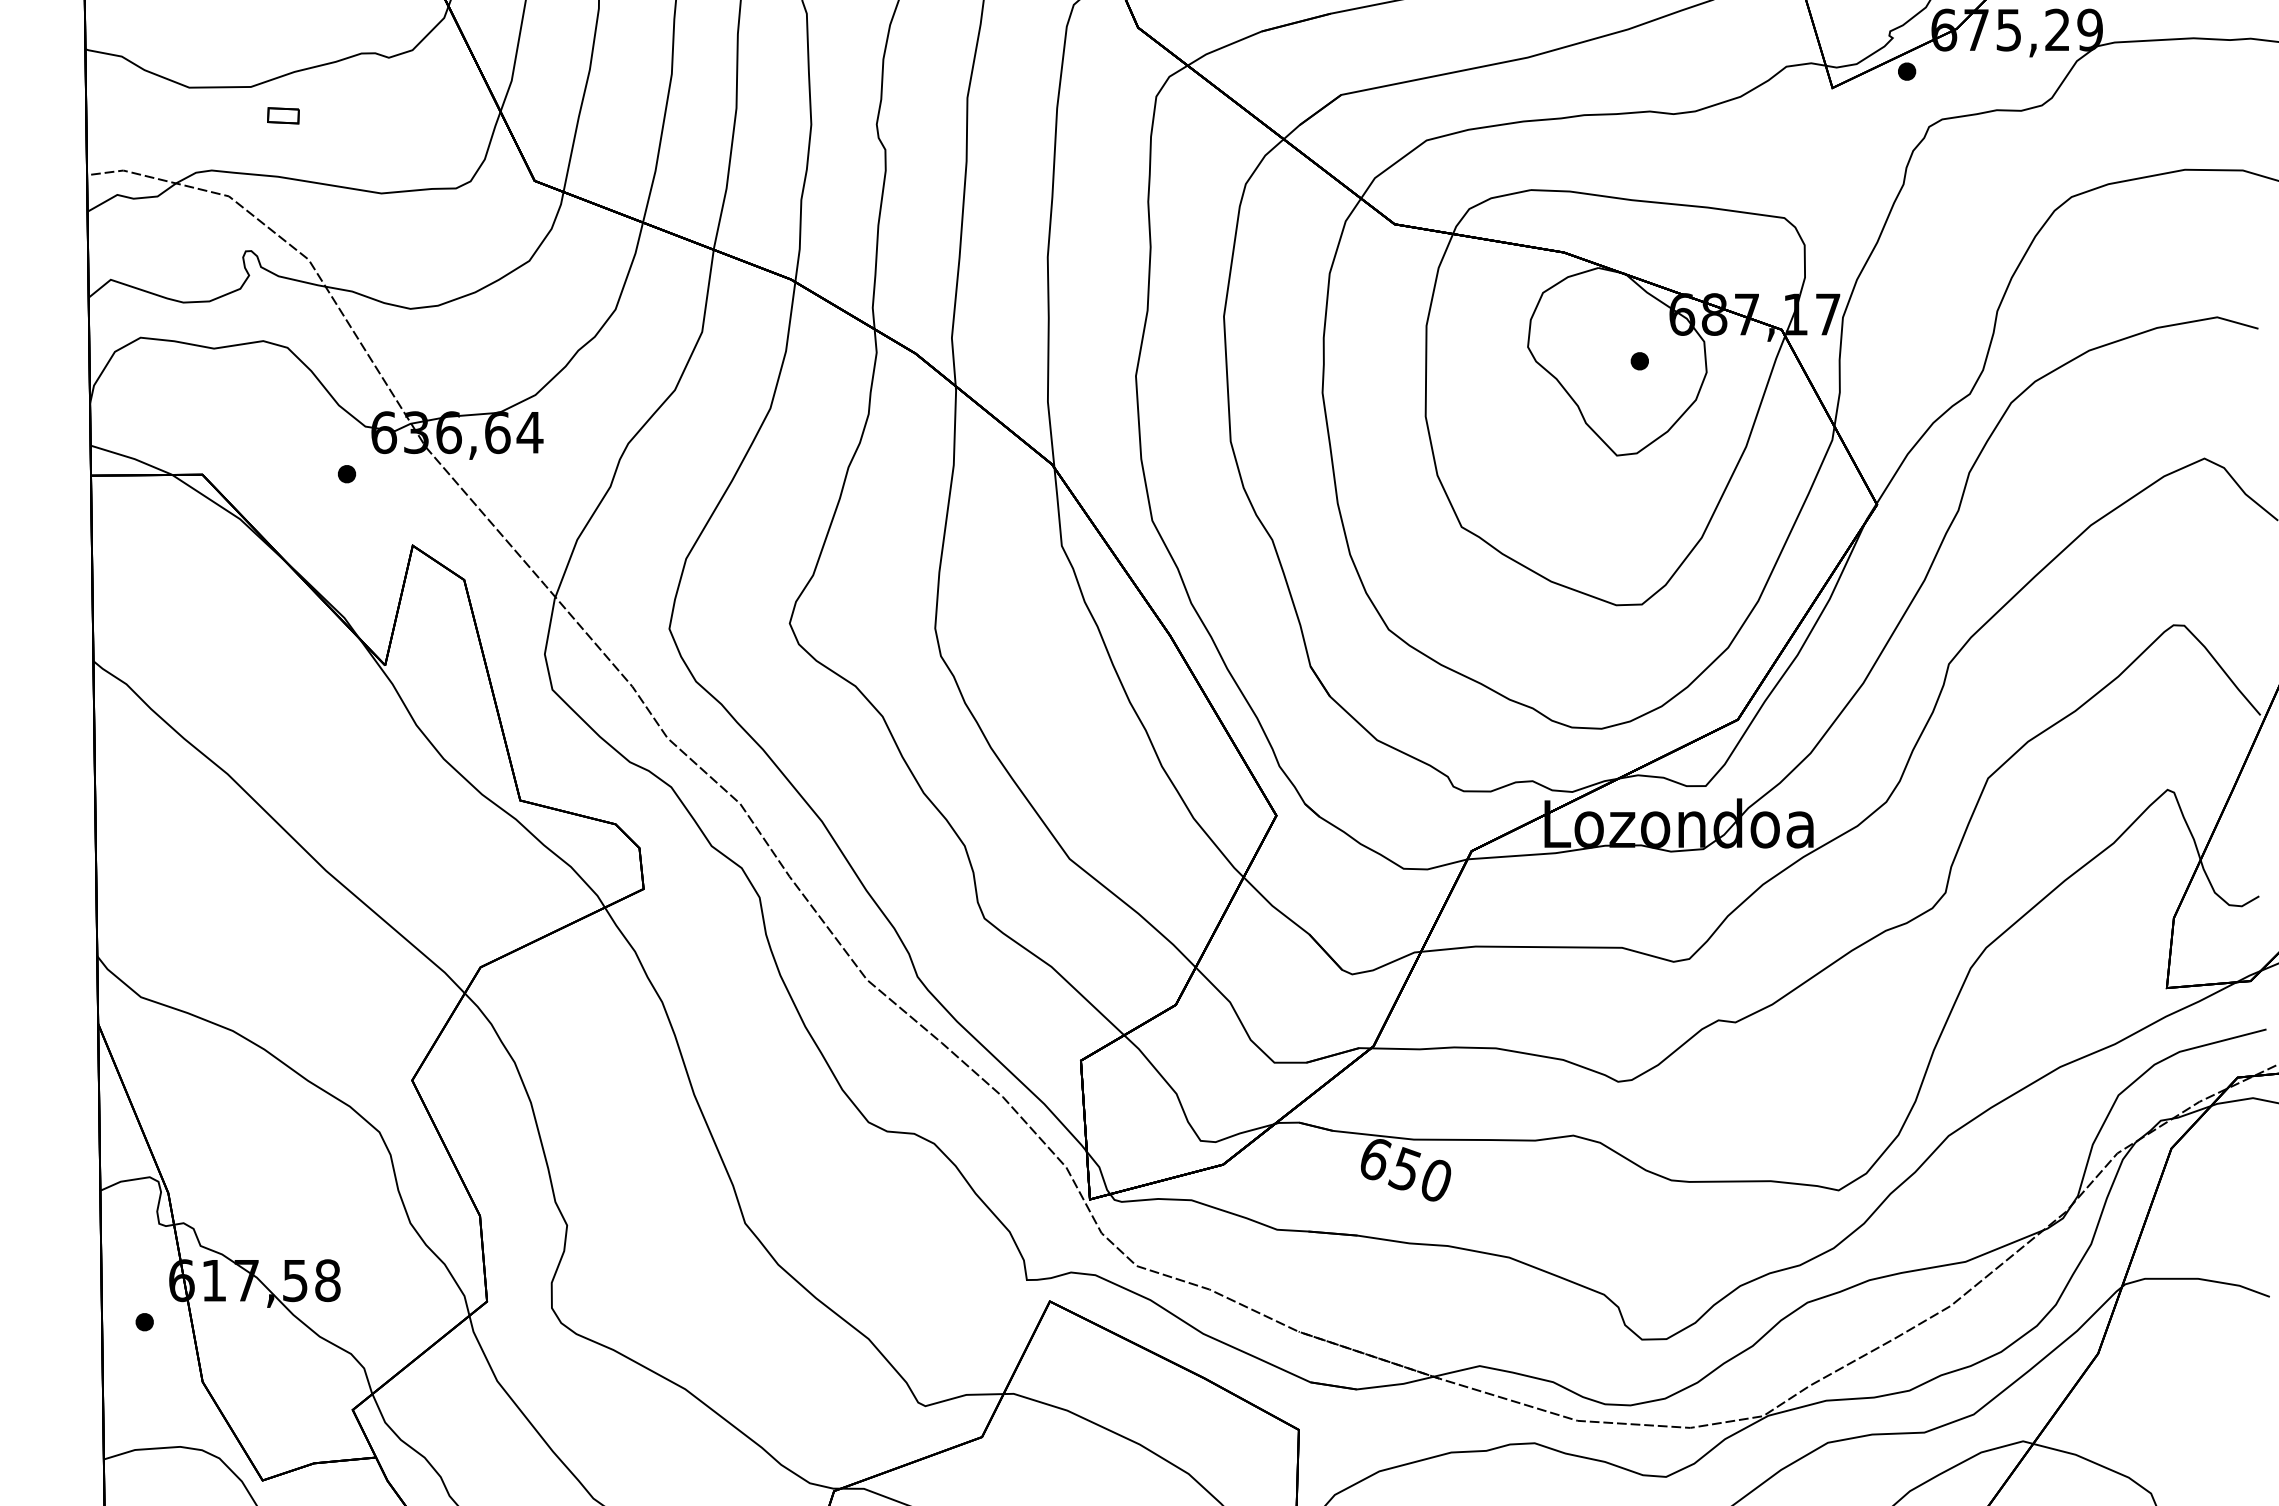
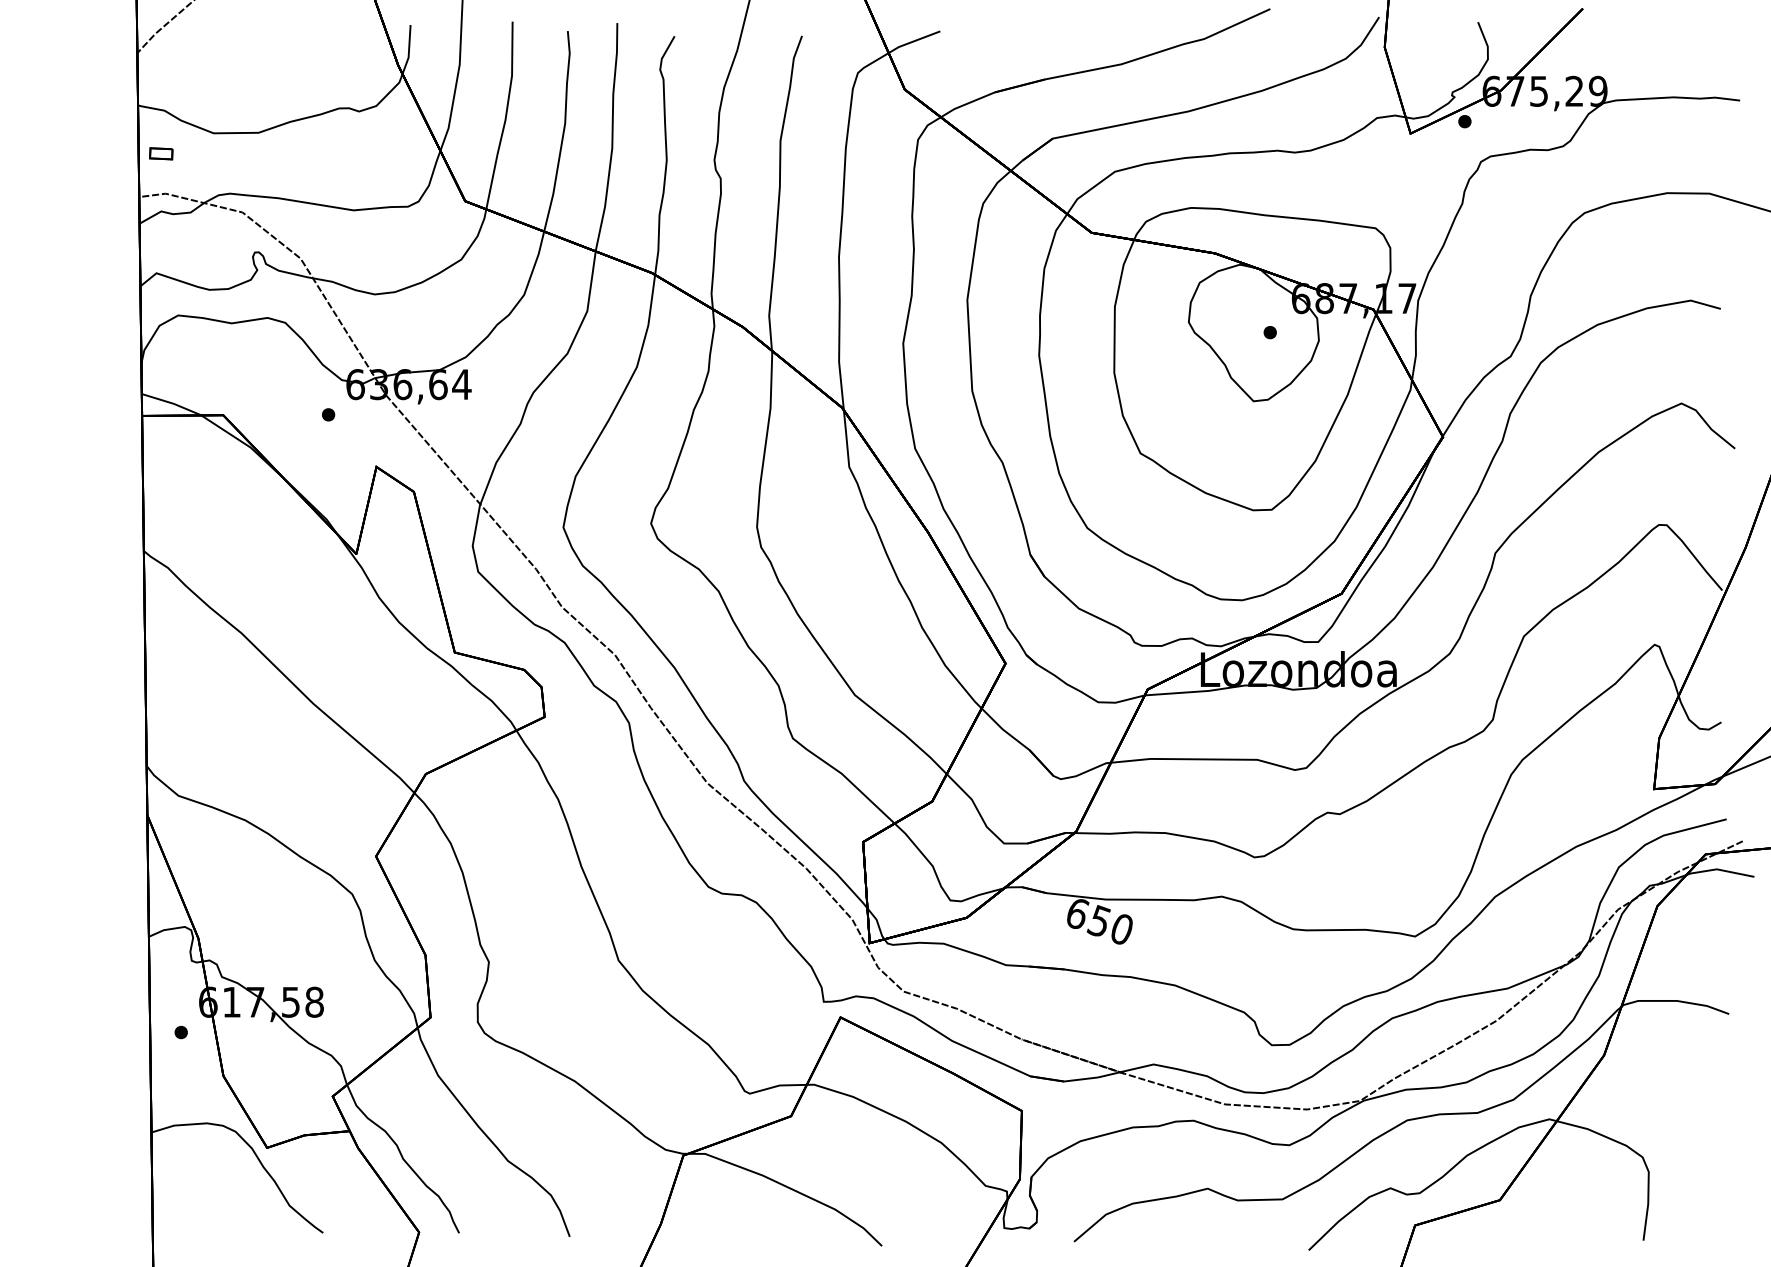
part: (283, 115) -> (161, 153), moved

